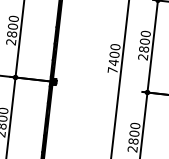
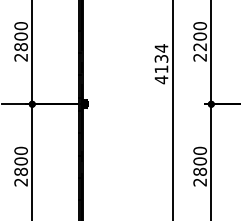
text: (143, 49) -> (199, 47), 2800 -> 2200
text: (114, 59) -> (161, 64), 7400 -> 4134

